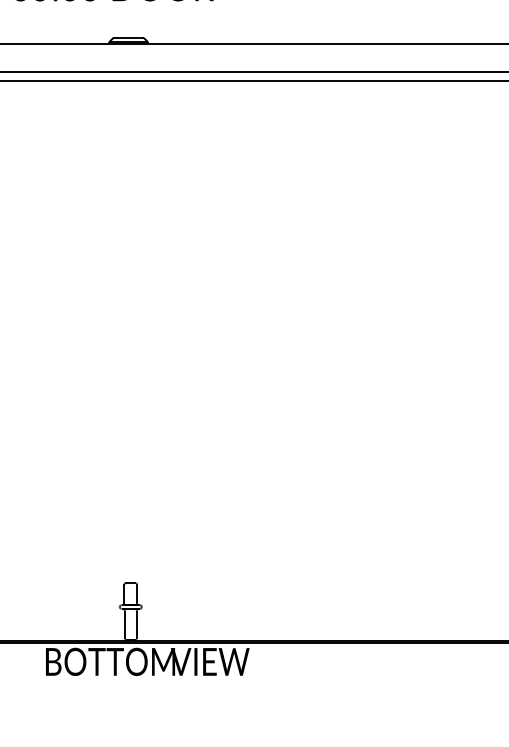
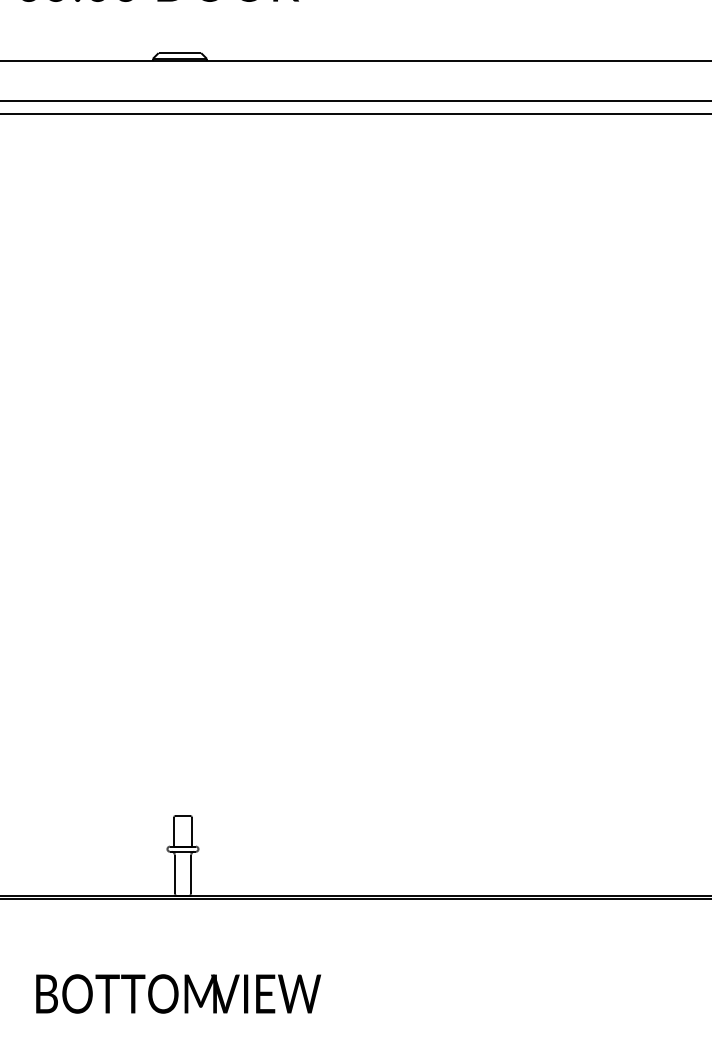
text: (147, 661) -> (178, 993), moved

